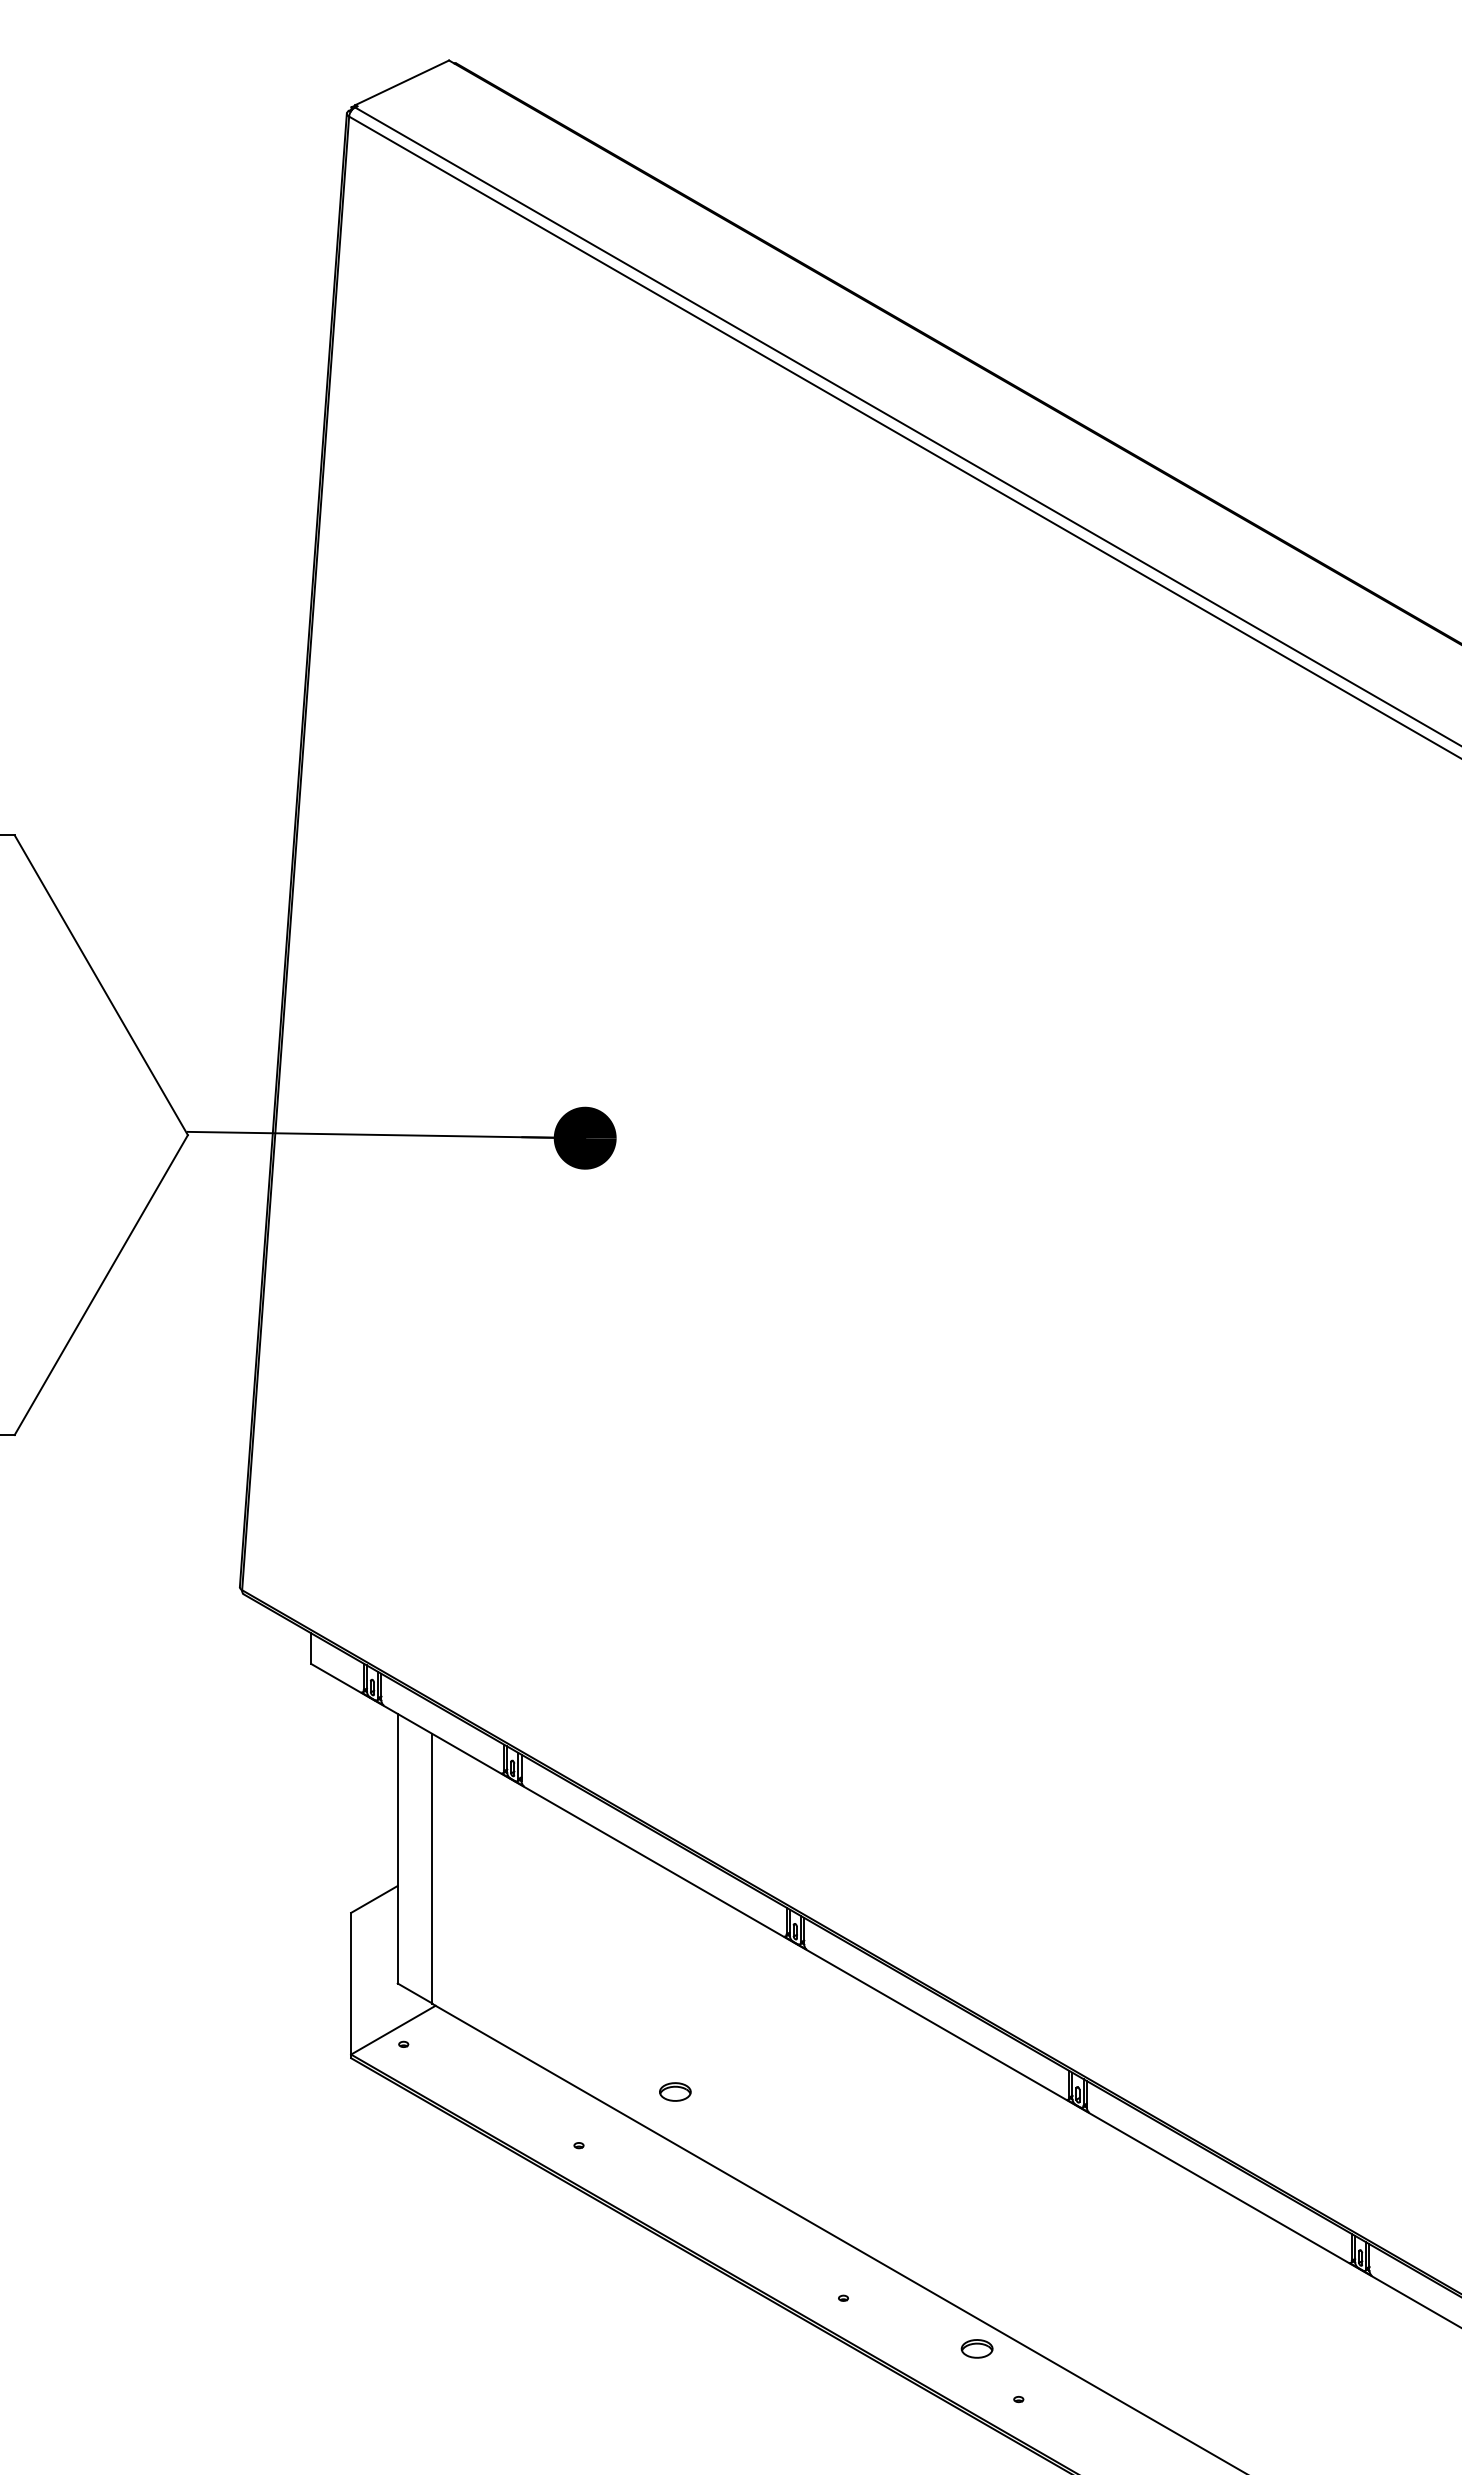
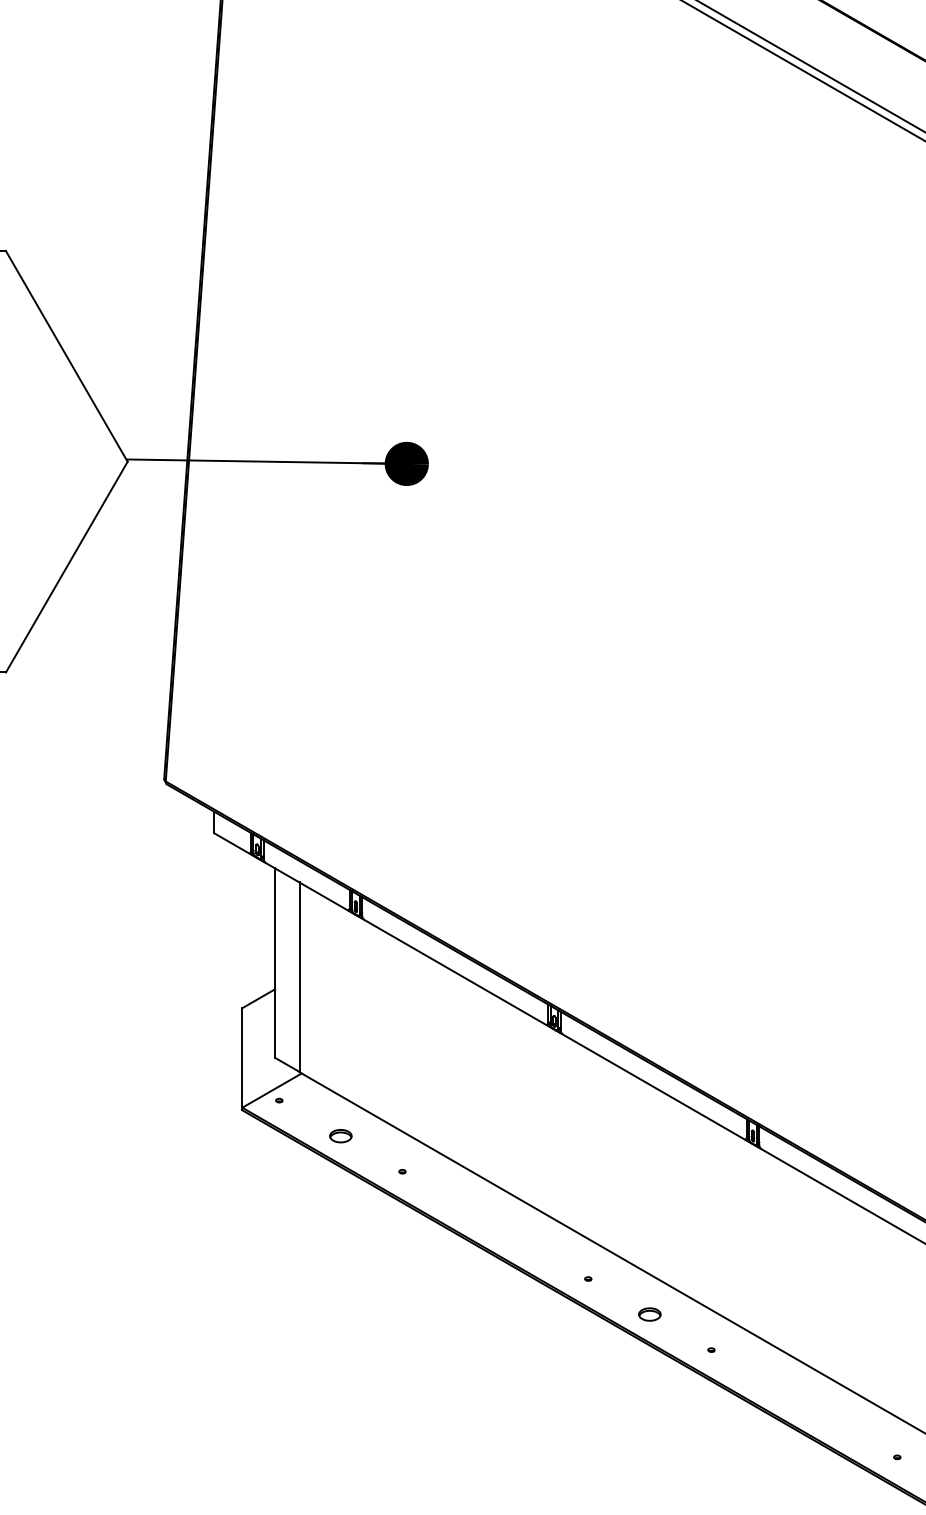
part: (675, 2091) -> (340, 1135), moved
part: (976, 2348) -> (649, 1314), moved

